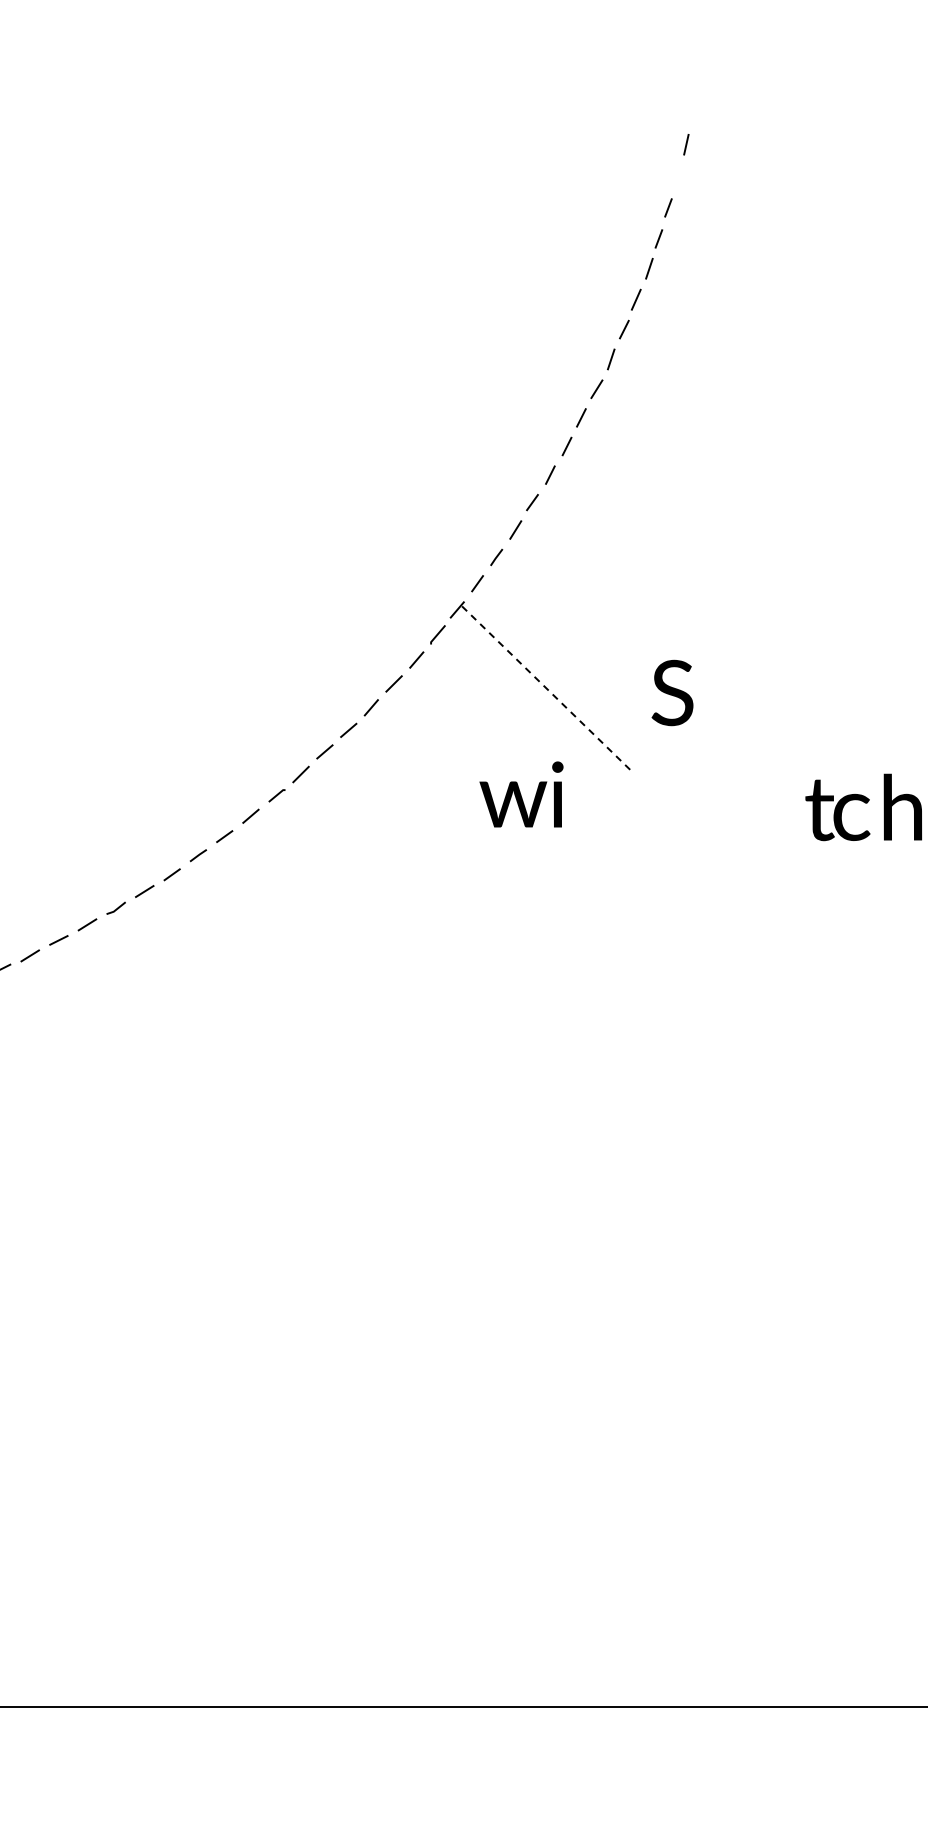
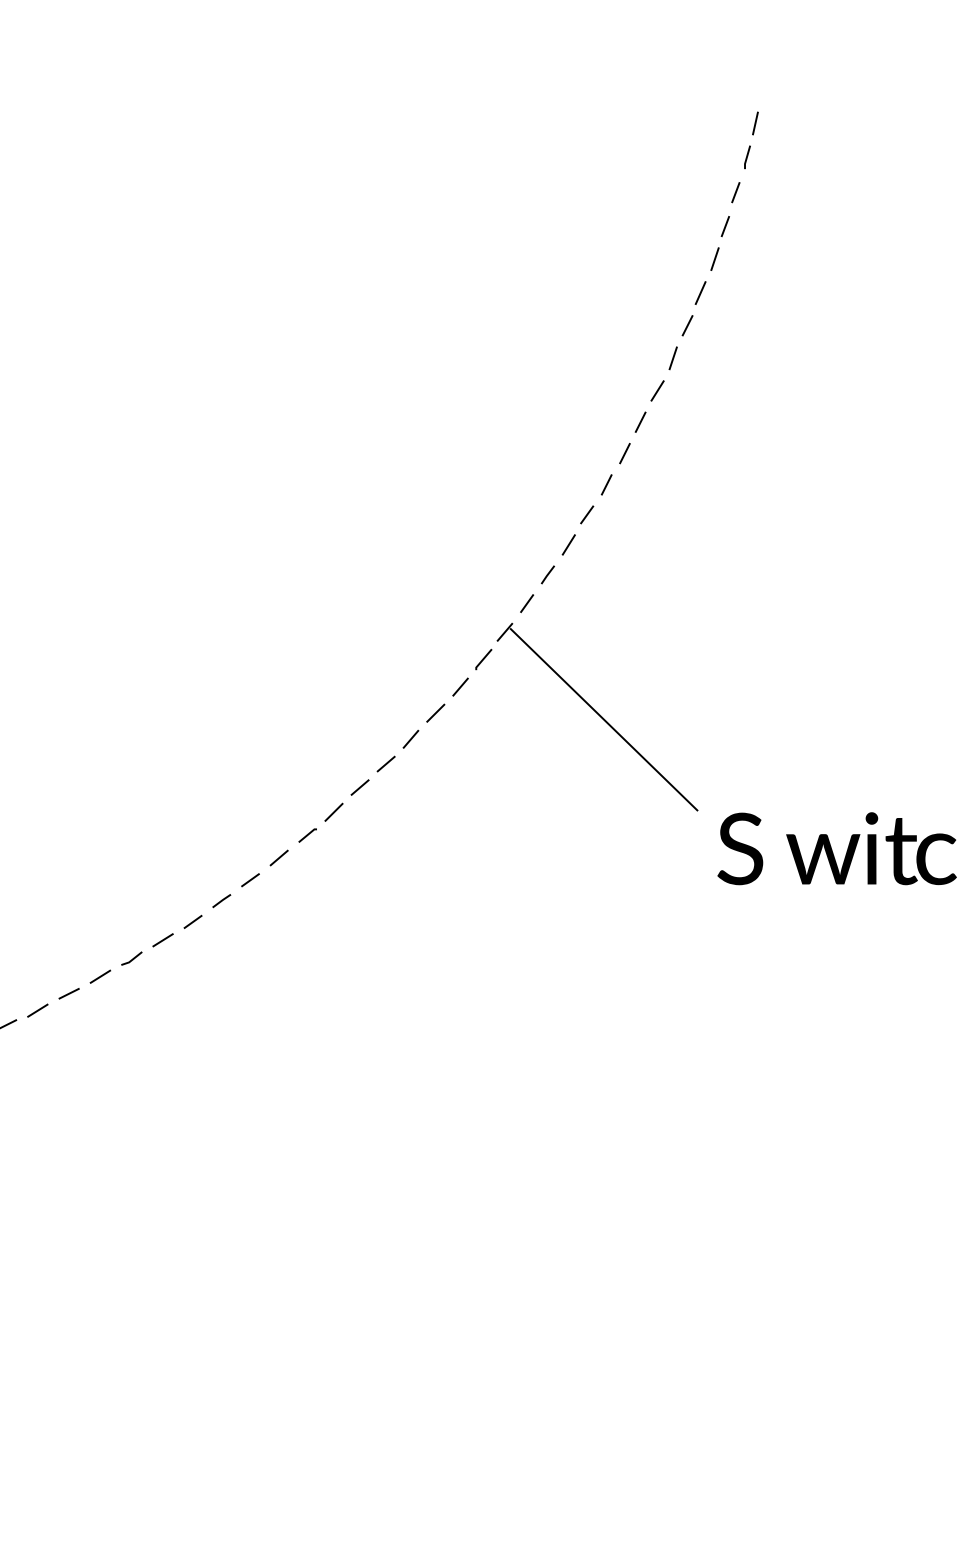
line: (678, 175) -> (746, 157), added
line: (547, 689) -> (603, 719), dashed -> solid
text: (672, 692) -> (740, 848), moved
text: (521, 794) -> (832, 848), moved

